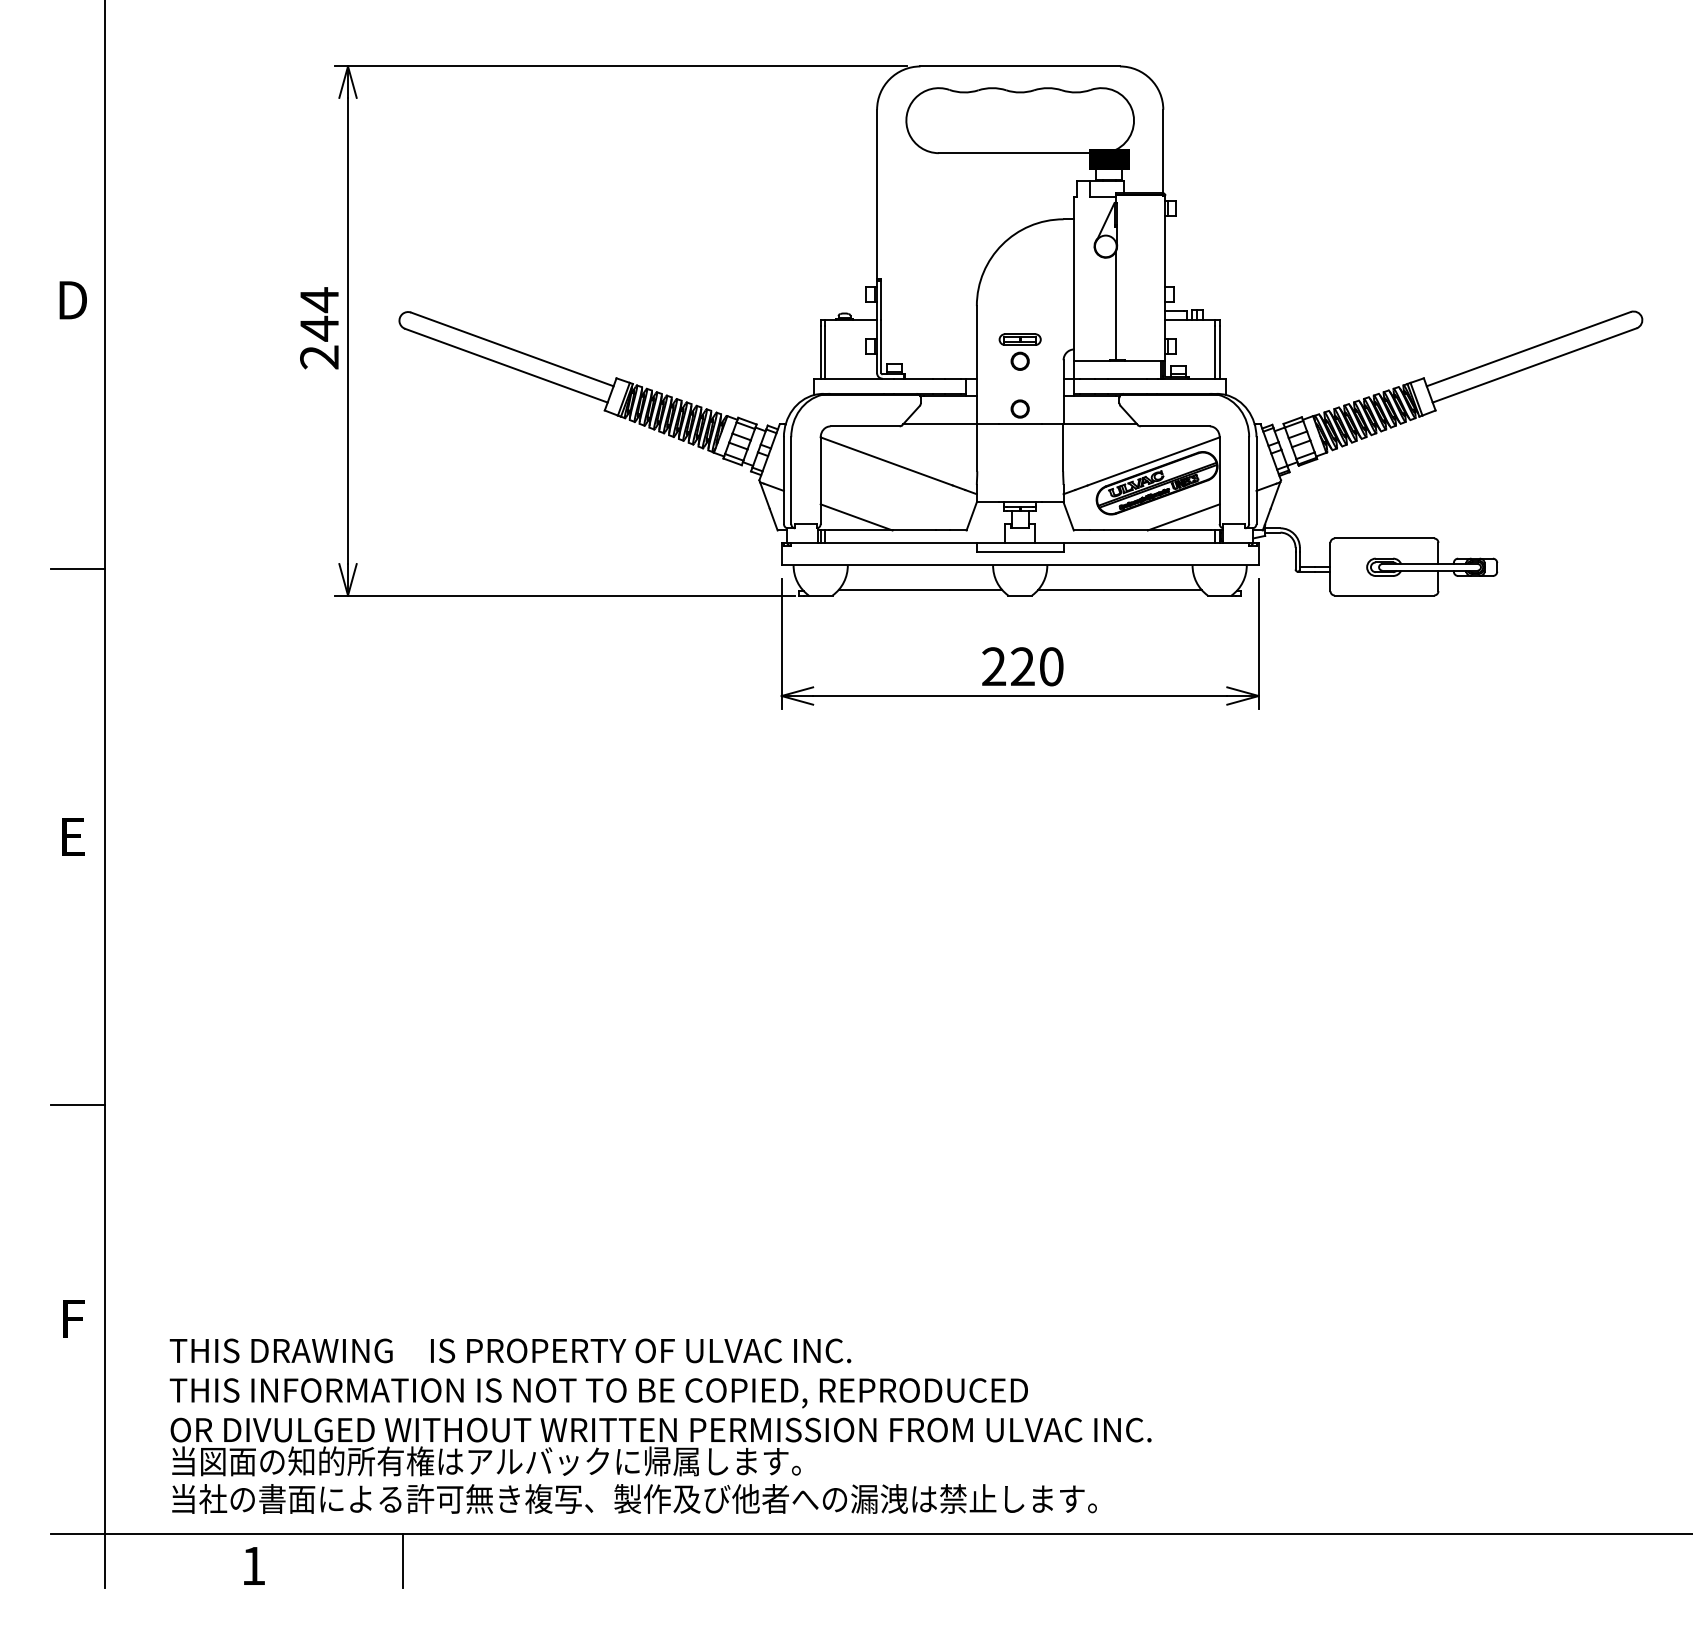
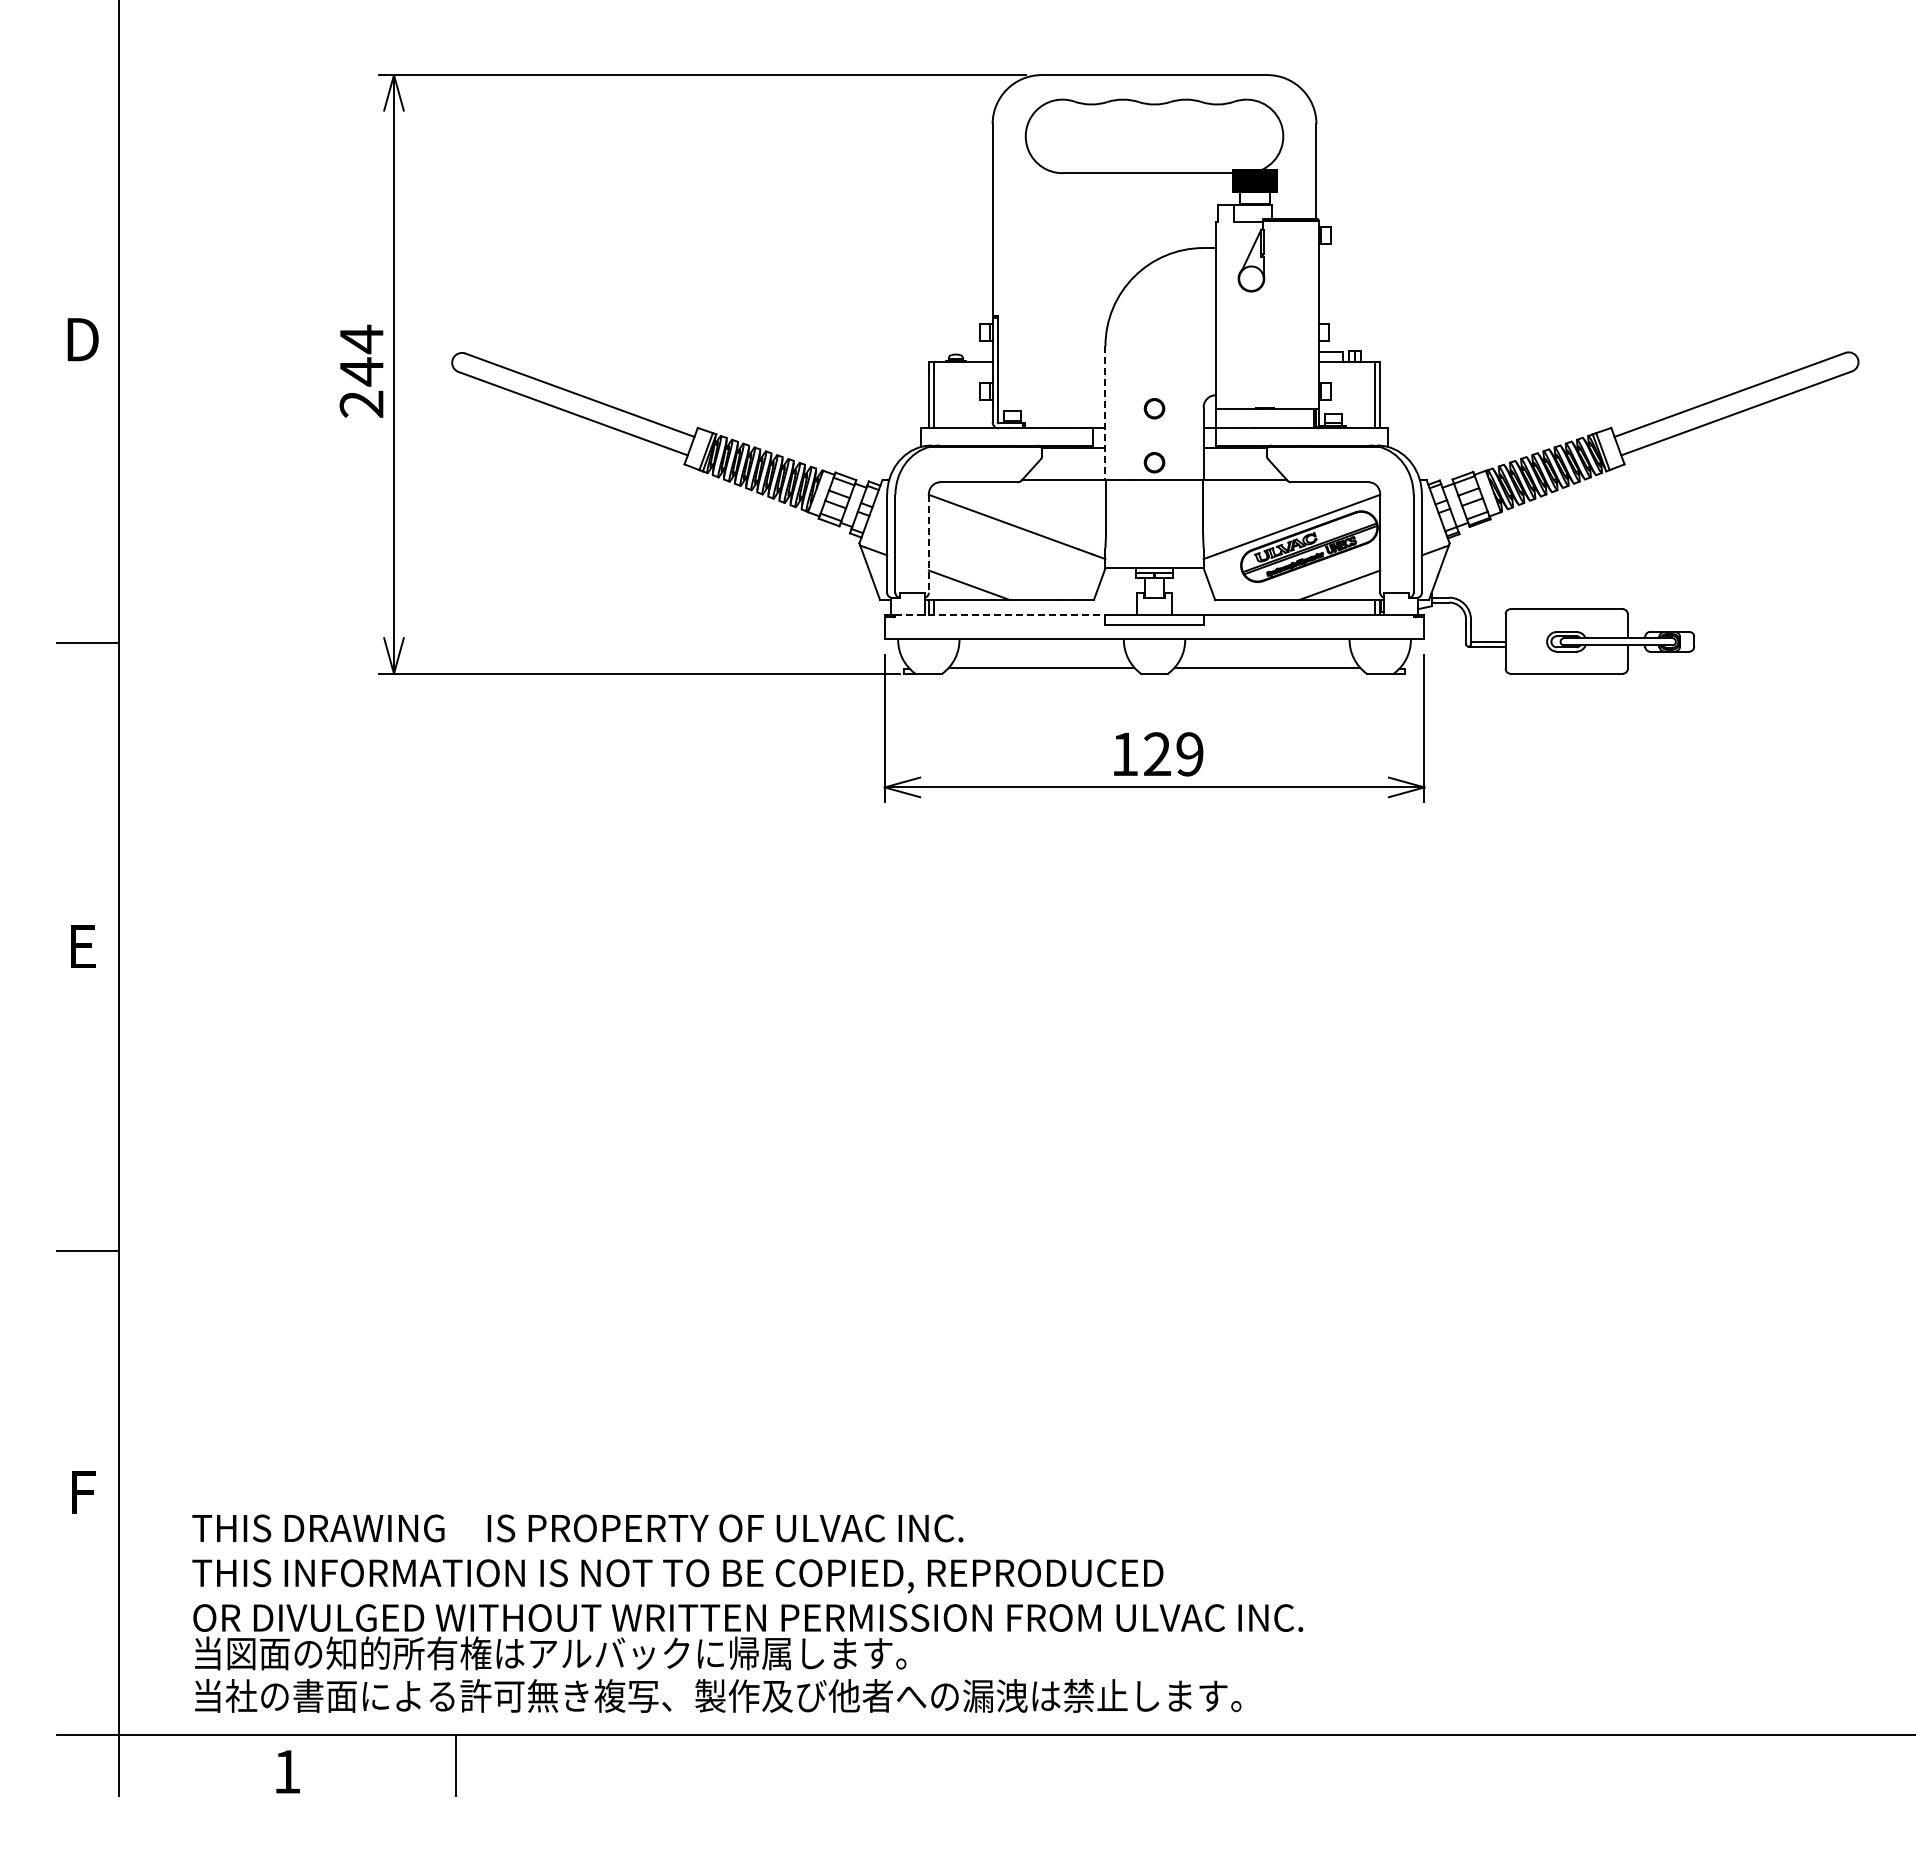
line: (1115, 306) -> (1262, 346), removed
part: (1020, 339) -> (1154, 384), removed
line: (976, 365) -> (1105, 413), solid -> dashed
line: (820, 481) -> (928, 544), solid -> dashed
line: (884, 543) -> (1000, 614), solid -> dashed
text: (1022, 666) -> (1157, 754), 220 -> 129

